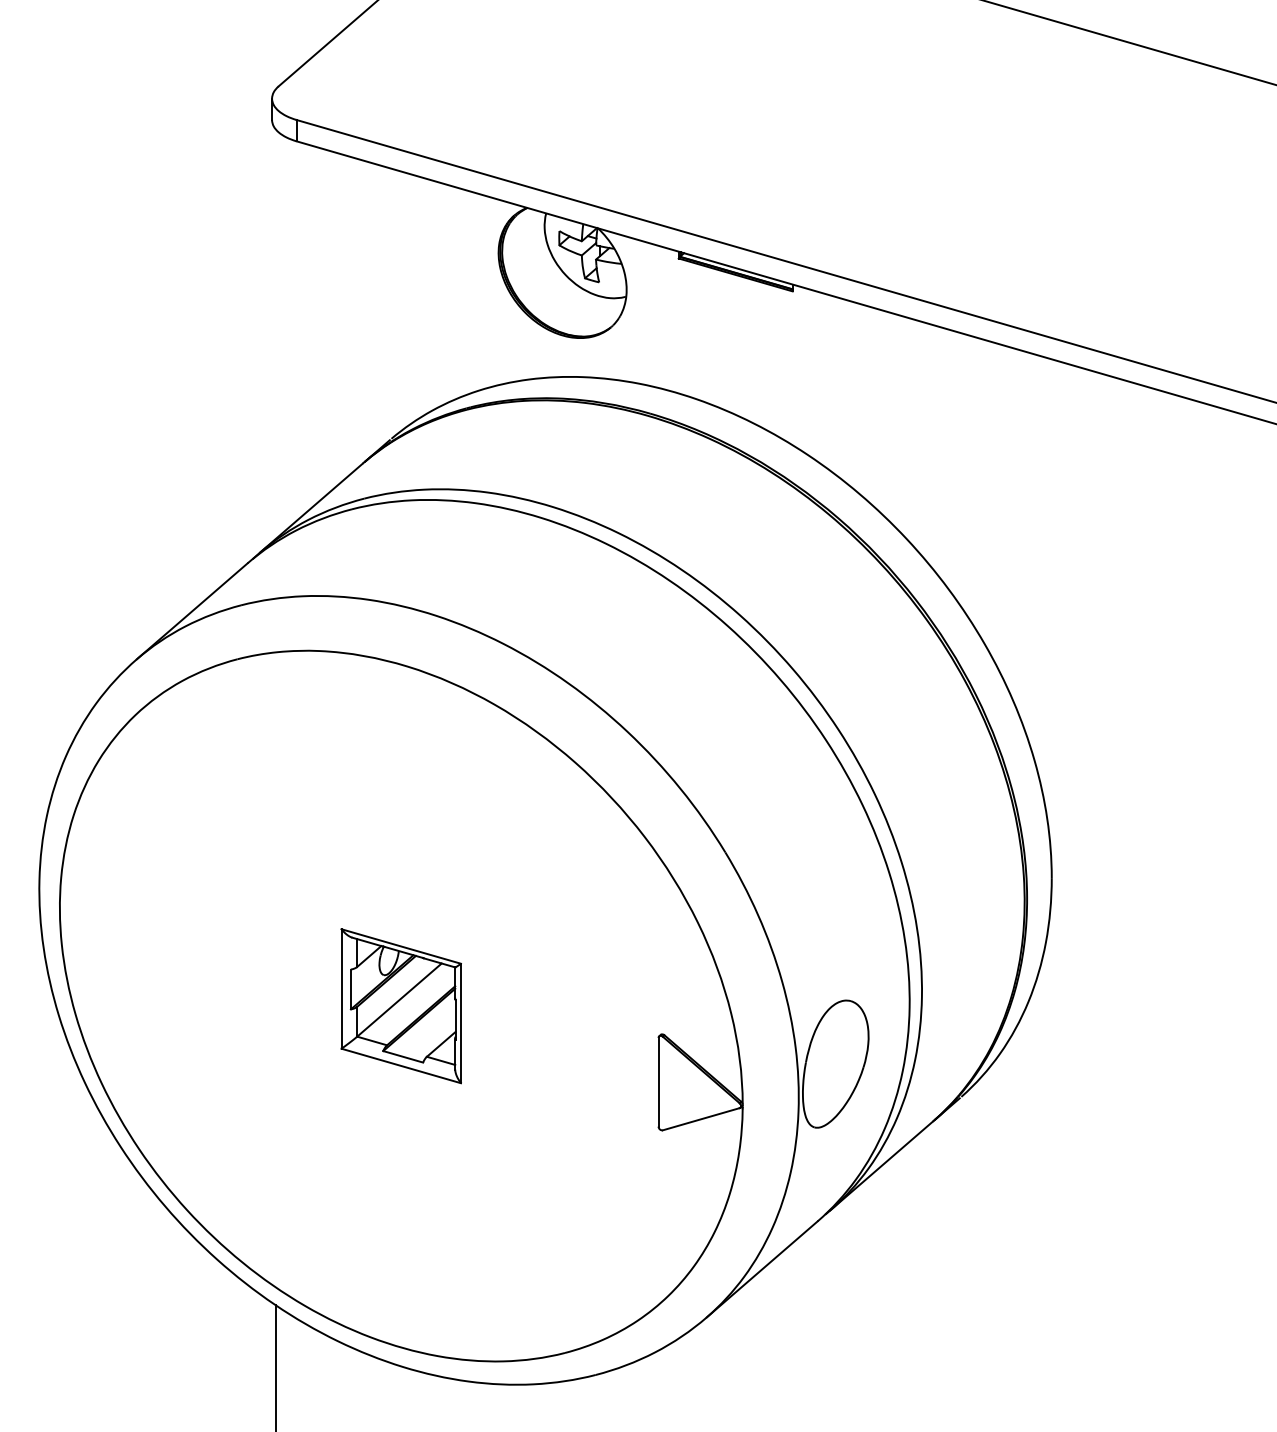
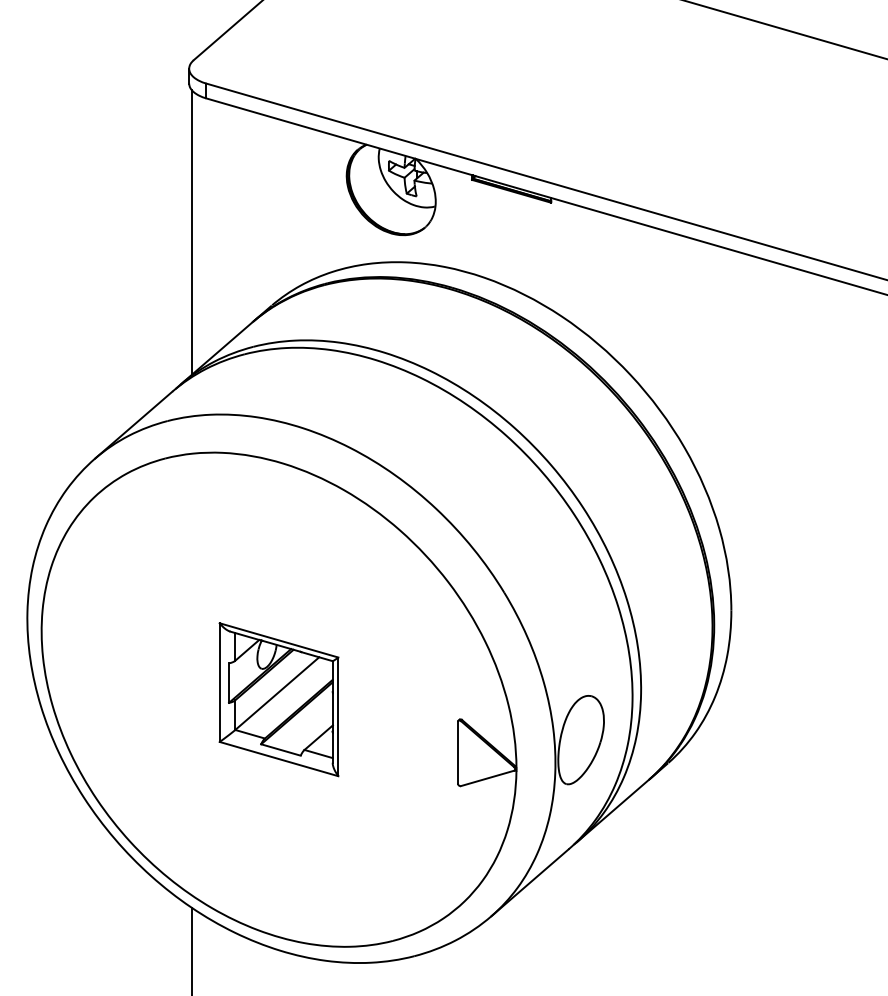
line: (276, 334) -> (192, 232), added
part: (400, 1005) -> (278, 699), size x1.43

